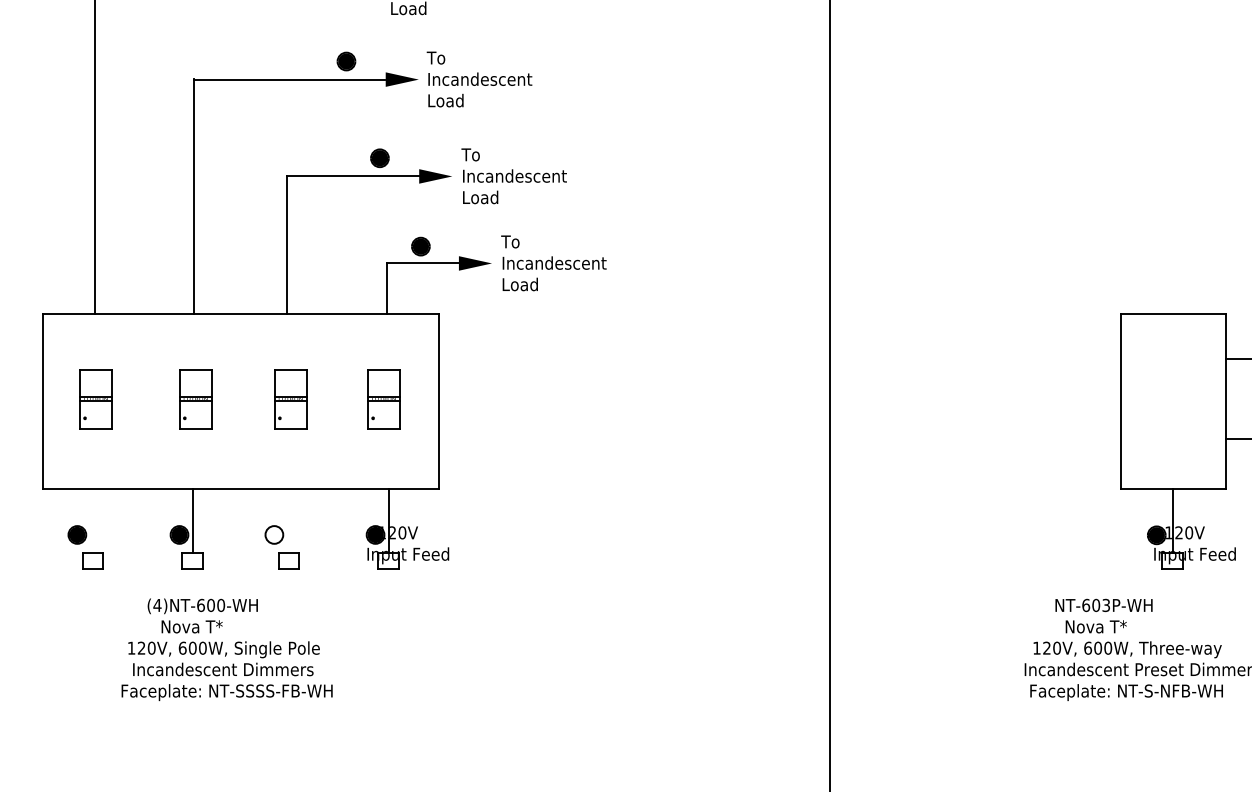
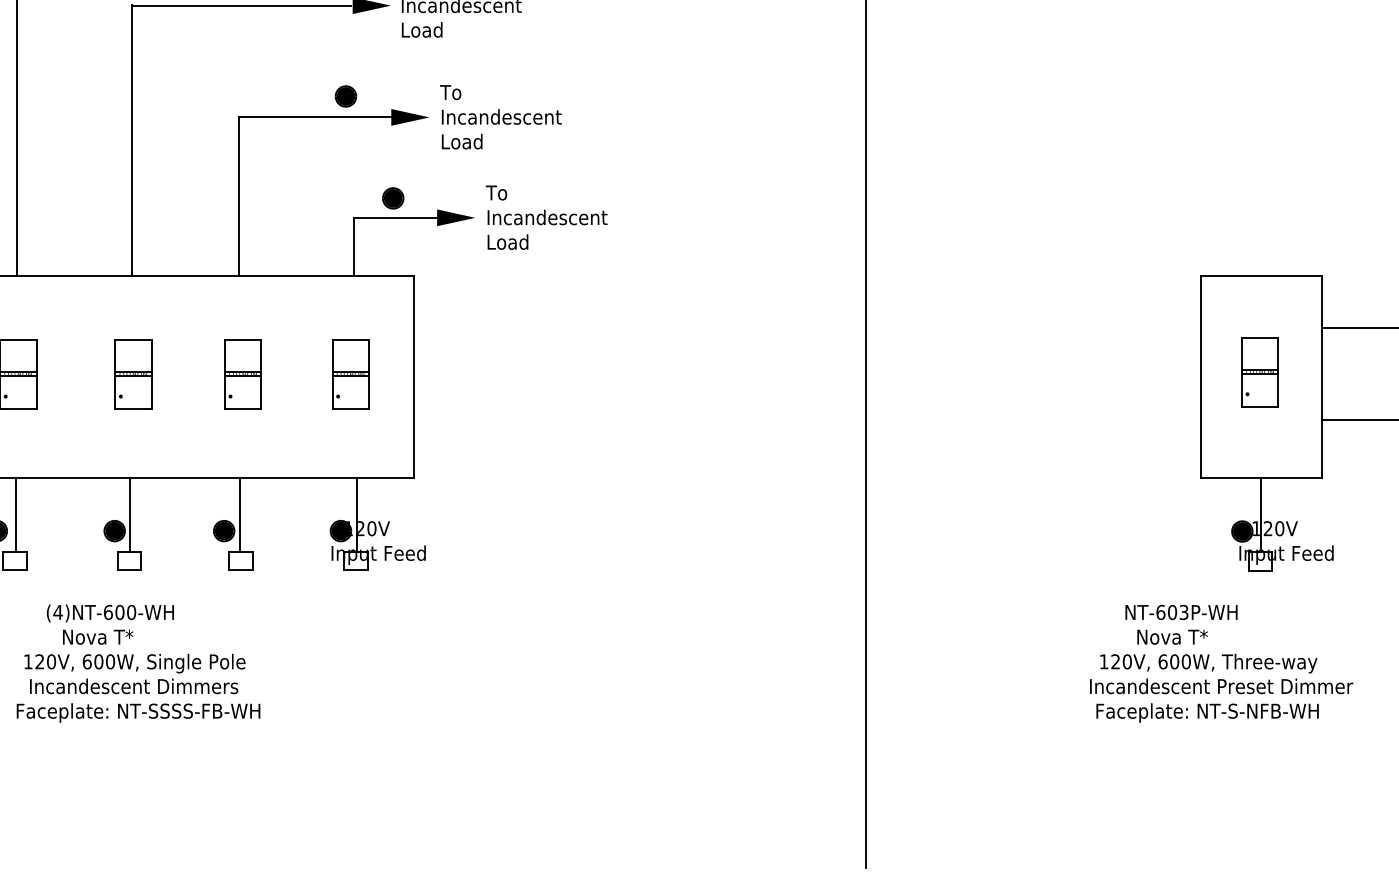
part: (1171, 397) -> (1259, 372), added
line: (93, 520) -> (15, 514), added
line: (288, 520) -> (240, 514), added
fill: (274, 534) -> (224, 530), added
text: (226, 649) -> (137, 663), moved

